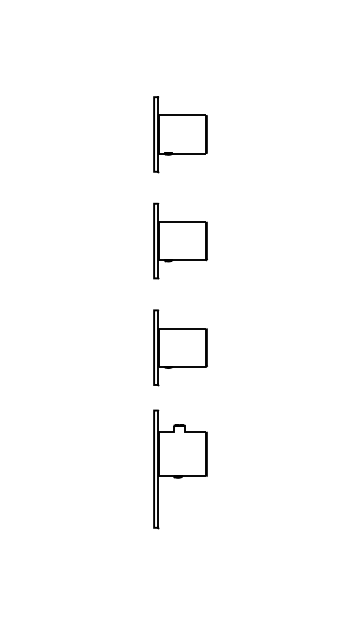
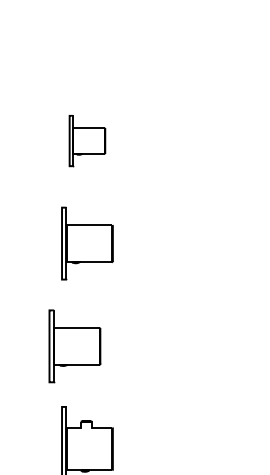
part: (180, 134) -> (87, 140), size x0.7
part: (180, 347) -> (74, 346), moved

